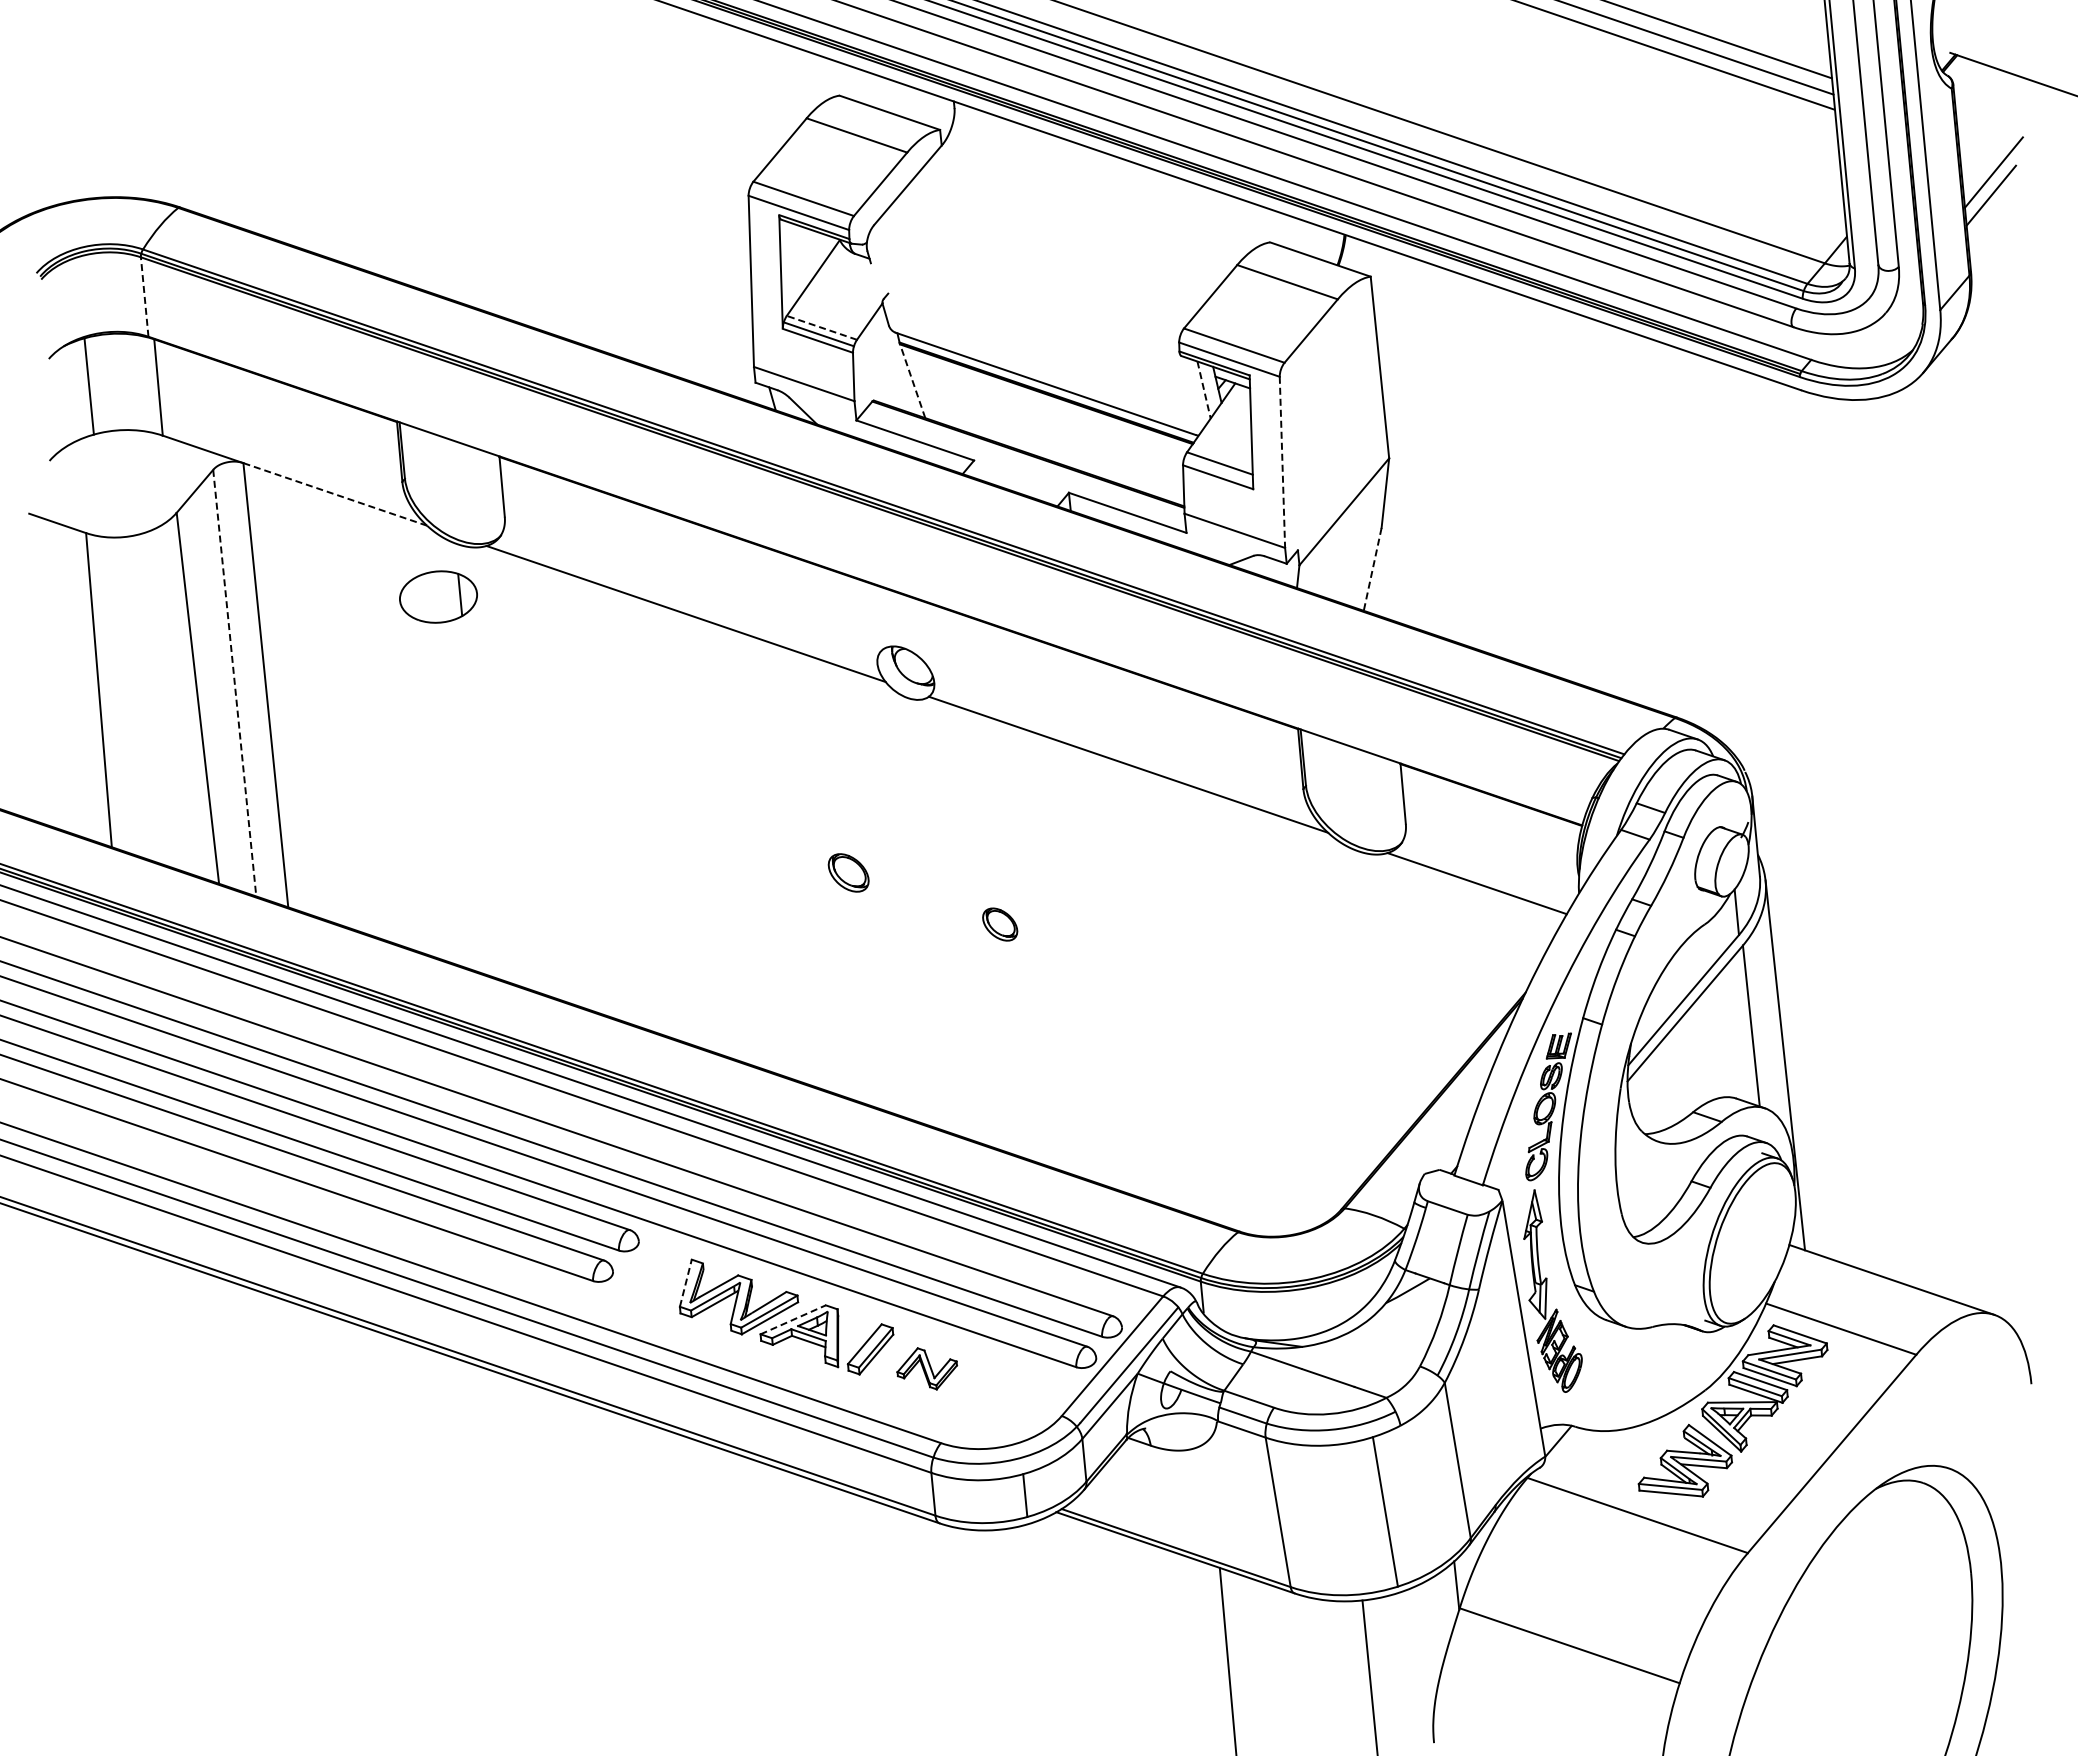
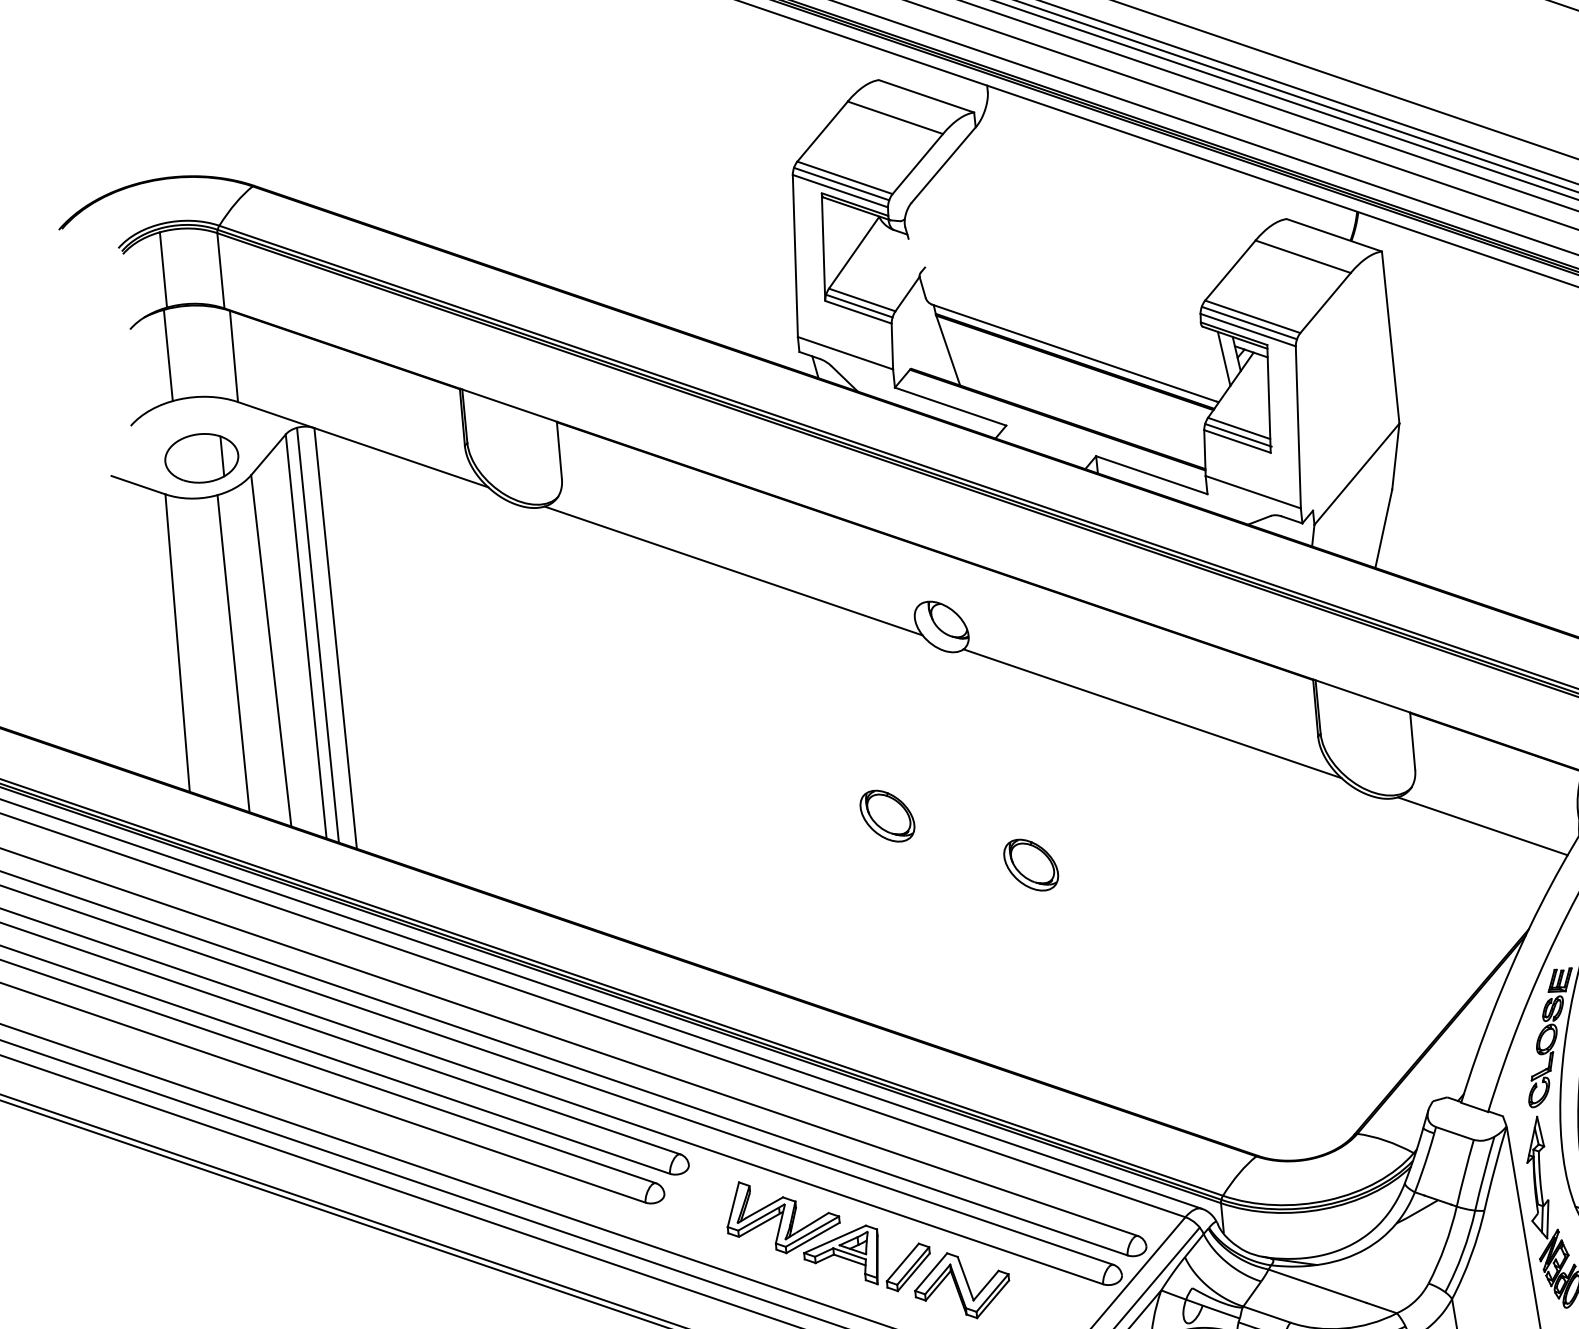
line: (799, 205) -> (841, 184), added
line: (83, 295) -> (162, 269), added
line: (144, 297) -> (220, 271), dashed -> solid
line: (821, 327) -> (861, 299), dashed -> solid
line: (1230, 352) -> (1249, 323), added
line: (912, 381) -> (948, 350), dashed -> solid
line: (1204, 390) -> (1224, 359), dashed -> solid
line: (1282, 462) -> (1298, 427), dashed -> solid
line: (1219, 470) -> (1238, 435), added
line: (334, 494) -> (400, 457), dashed -> solid
line: (1372, 569) -> (1383, 528), dashed -> solid
part: (438, 596) -> (201, 457), moved
line: (247, 681) -> (318, 634), added
line: (234, 683) -> (305, 636), dashed -> solid
line: (157, 700) -> (233, 652), added
part: (848, 872) -> (887, 815), size x1.43
part: (999, 924) -> (1030, 865), size x1.67
line: (685, 1282) -> (733, 1204), dashed -> solid
line: (793, 1319) -> (835, 1239), dashed -> solid
part: (926, 1368) -> (961, 1285), size x1.67

